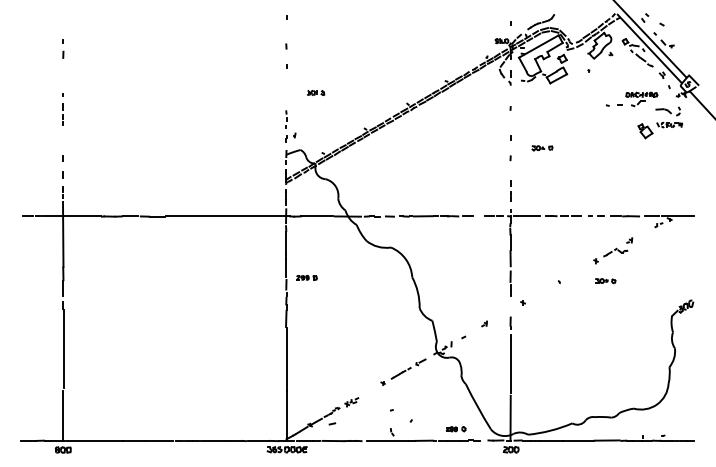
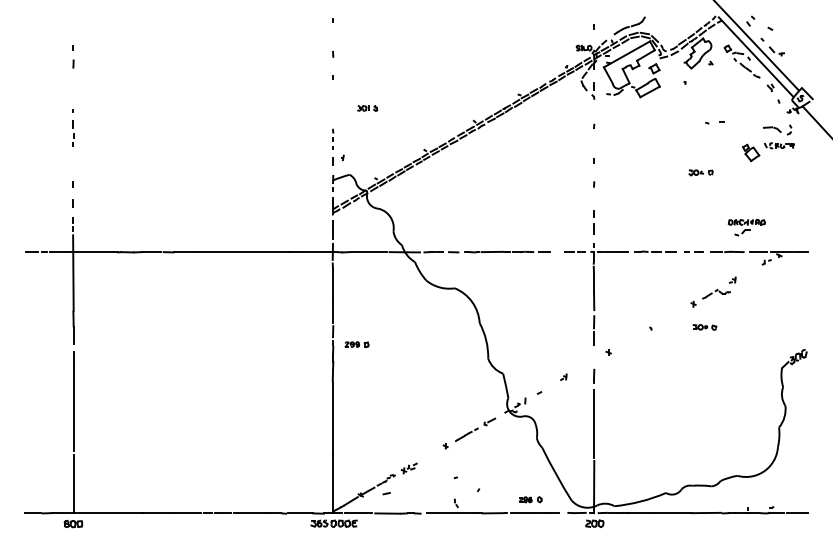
part: (641, 99) -> (746, 227), moved
part: (542, 148) -> (701, 173), moved
part: (306, 277) -> (356, 344), moved

